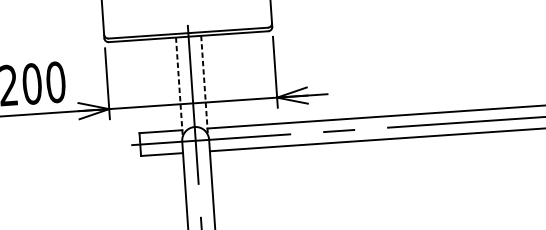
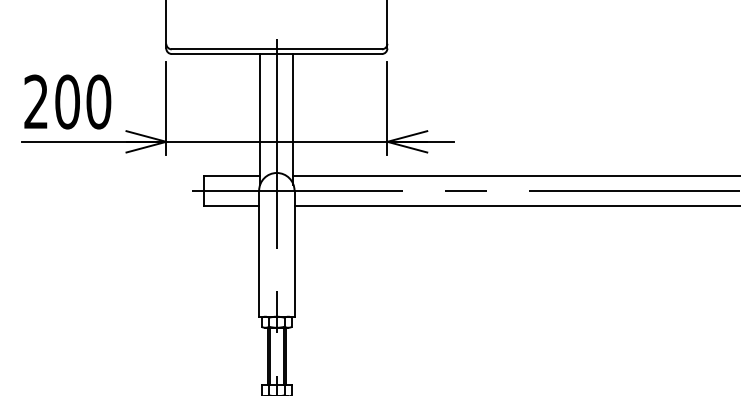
line: (204, 85) -> (293, 119), dashed -> solid
line: (179, 87) -> (260, 119), dashed -> solid

